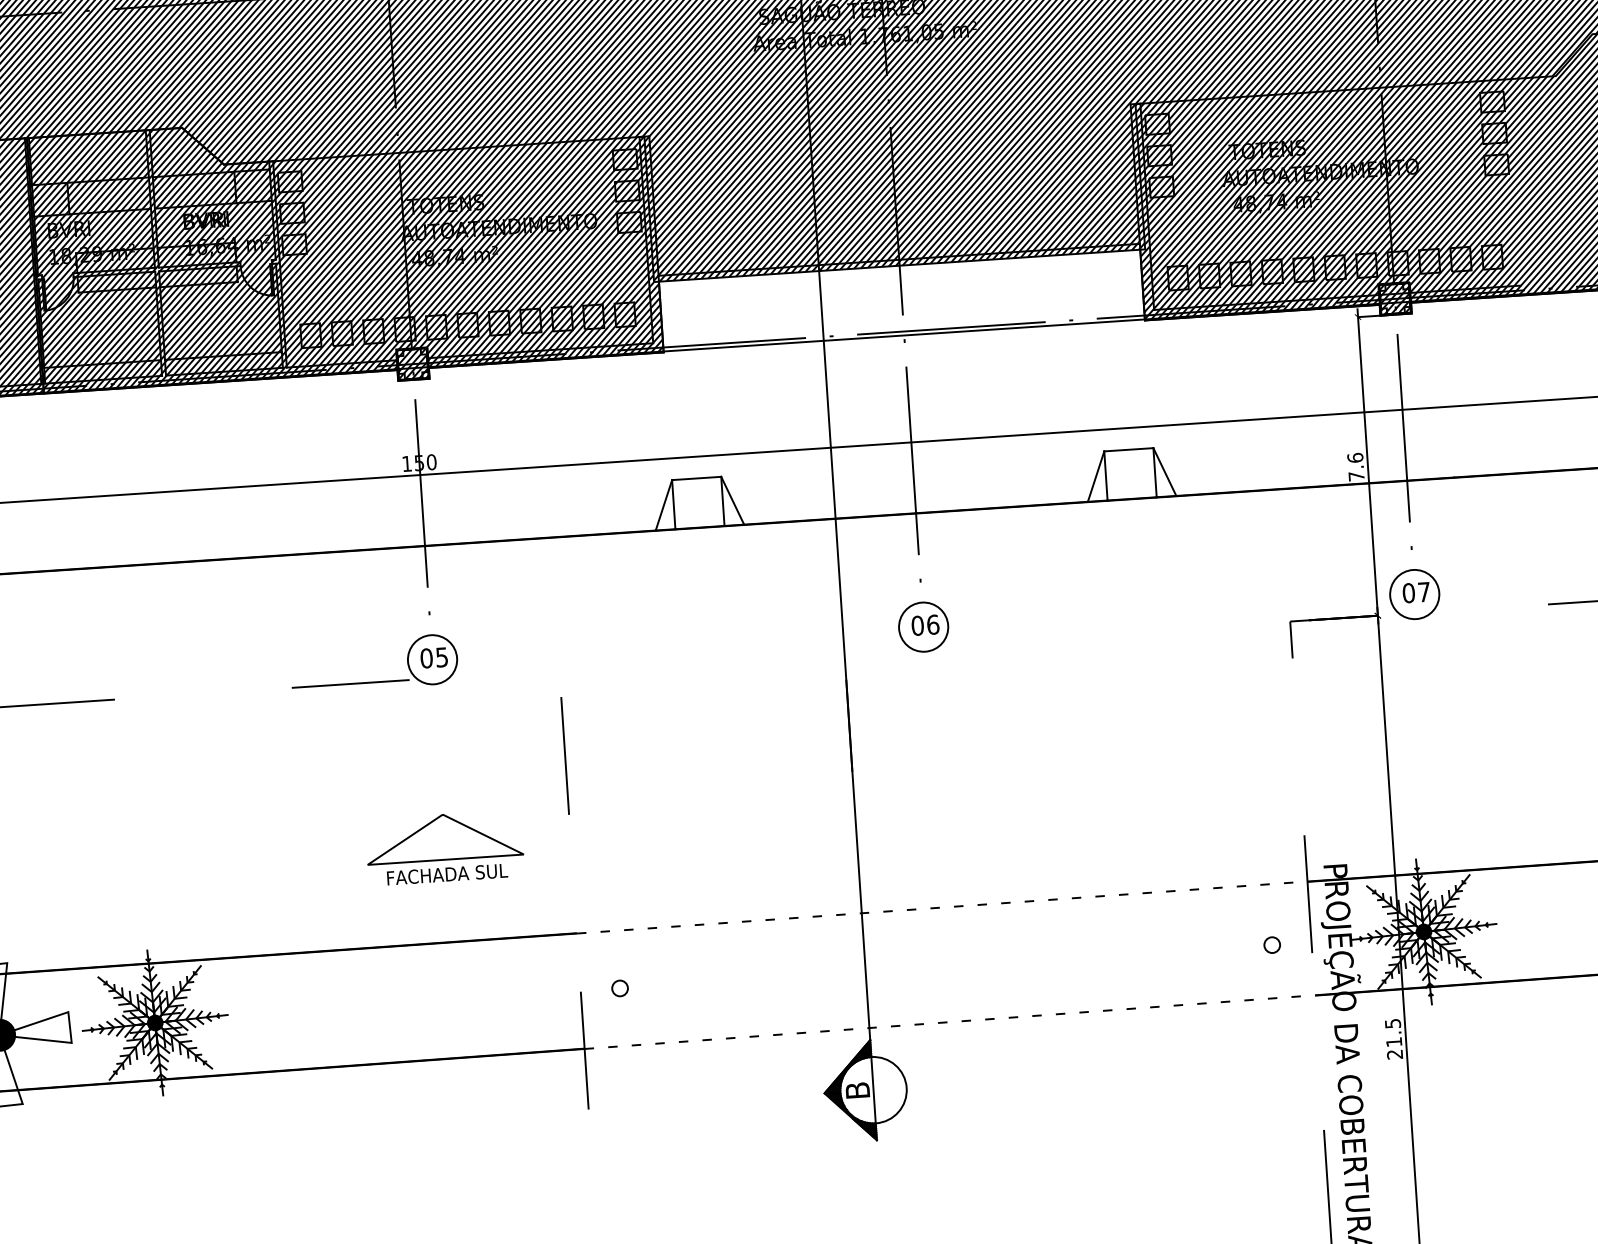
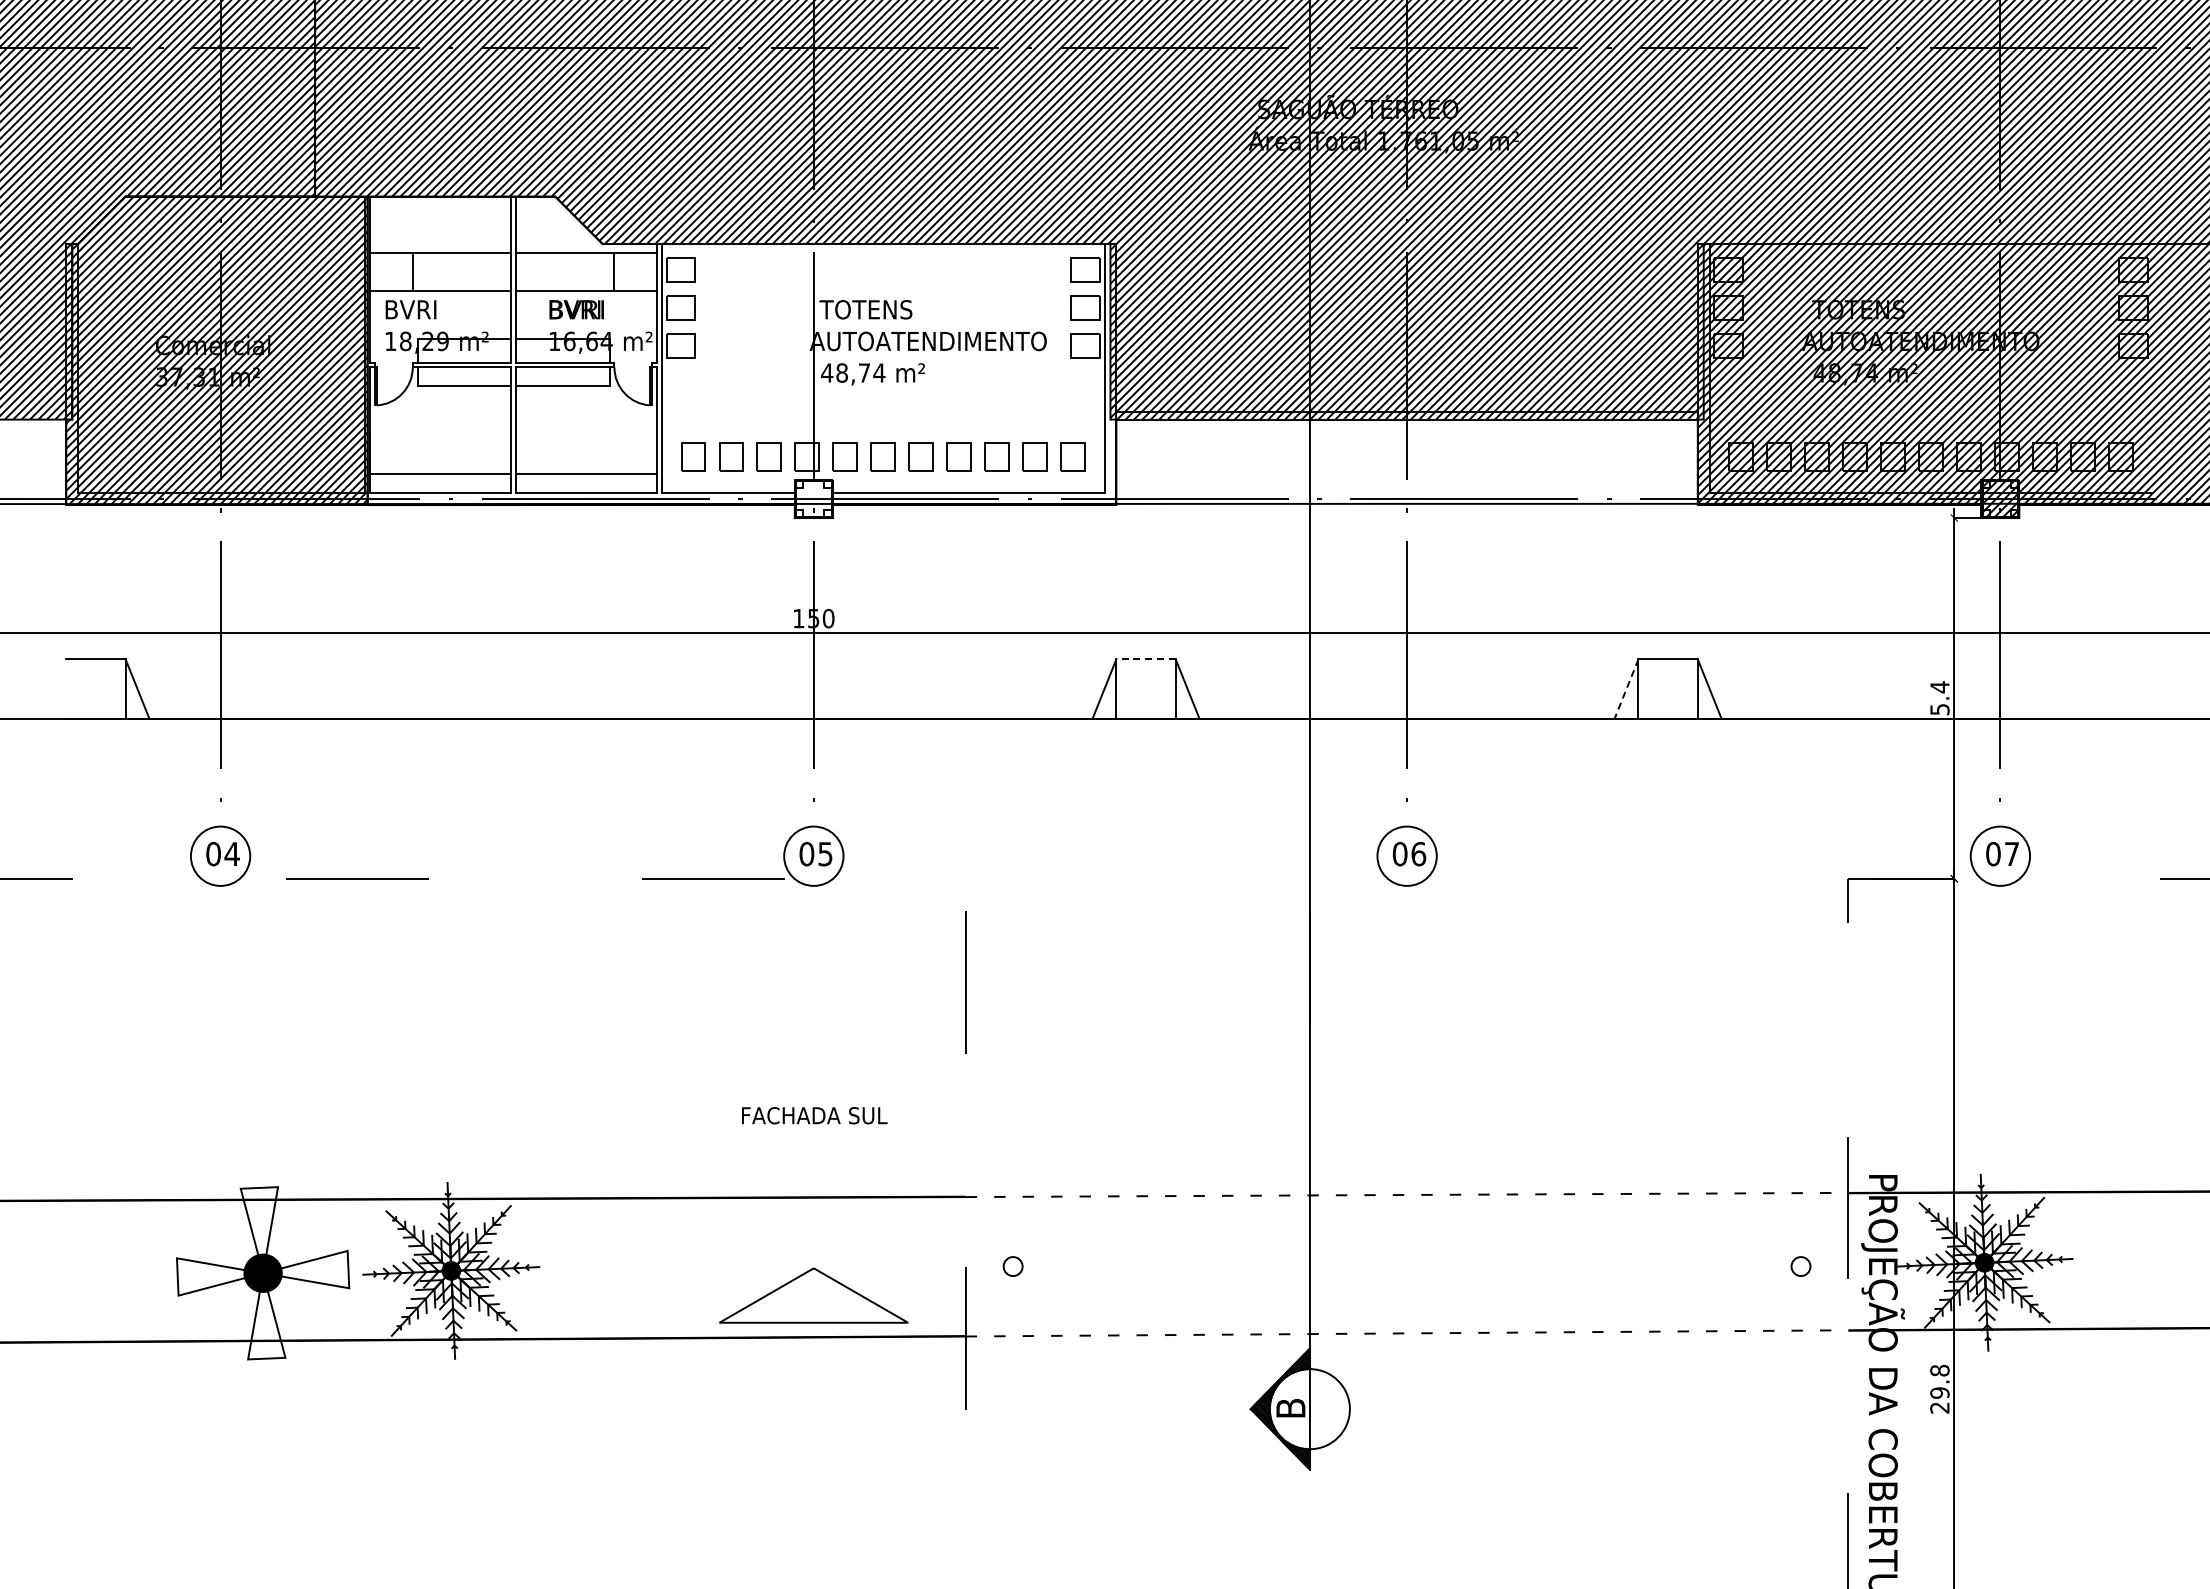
hatch: (345, 250) -> (741, 357), removed
text: (1355, 467) -> (1939, 698), 7.6 -> 5.4
line: (1096, 476) -> (1626, 688), solid -> dashed
line: (697, 478) -> (1146, 659), solid -> dashed
part: (444, 837) -> (813, 1295), moved
text: (1393, 1032) -> (1939, 1381), 21.5 -> 29.8

